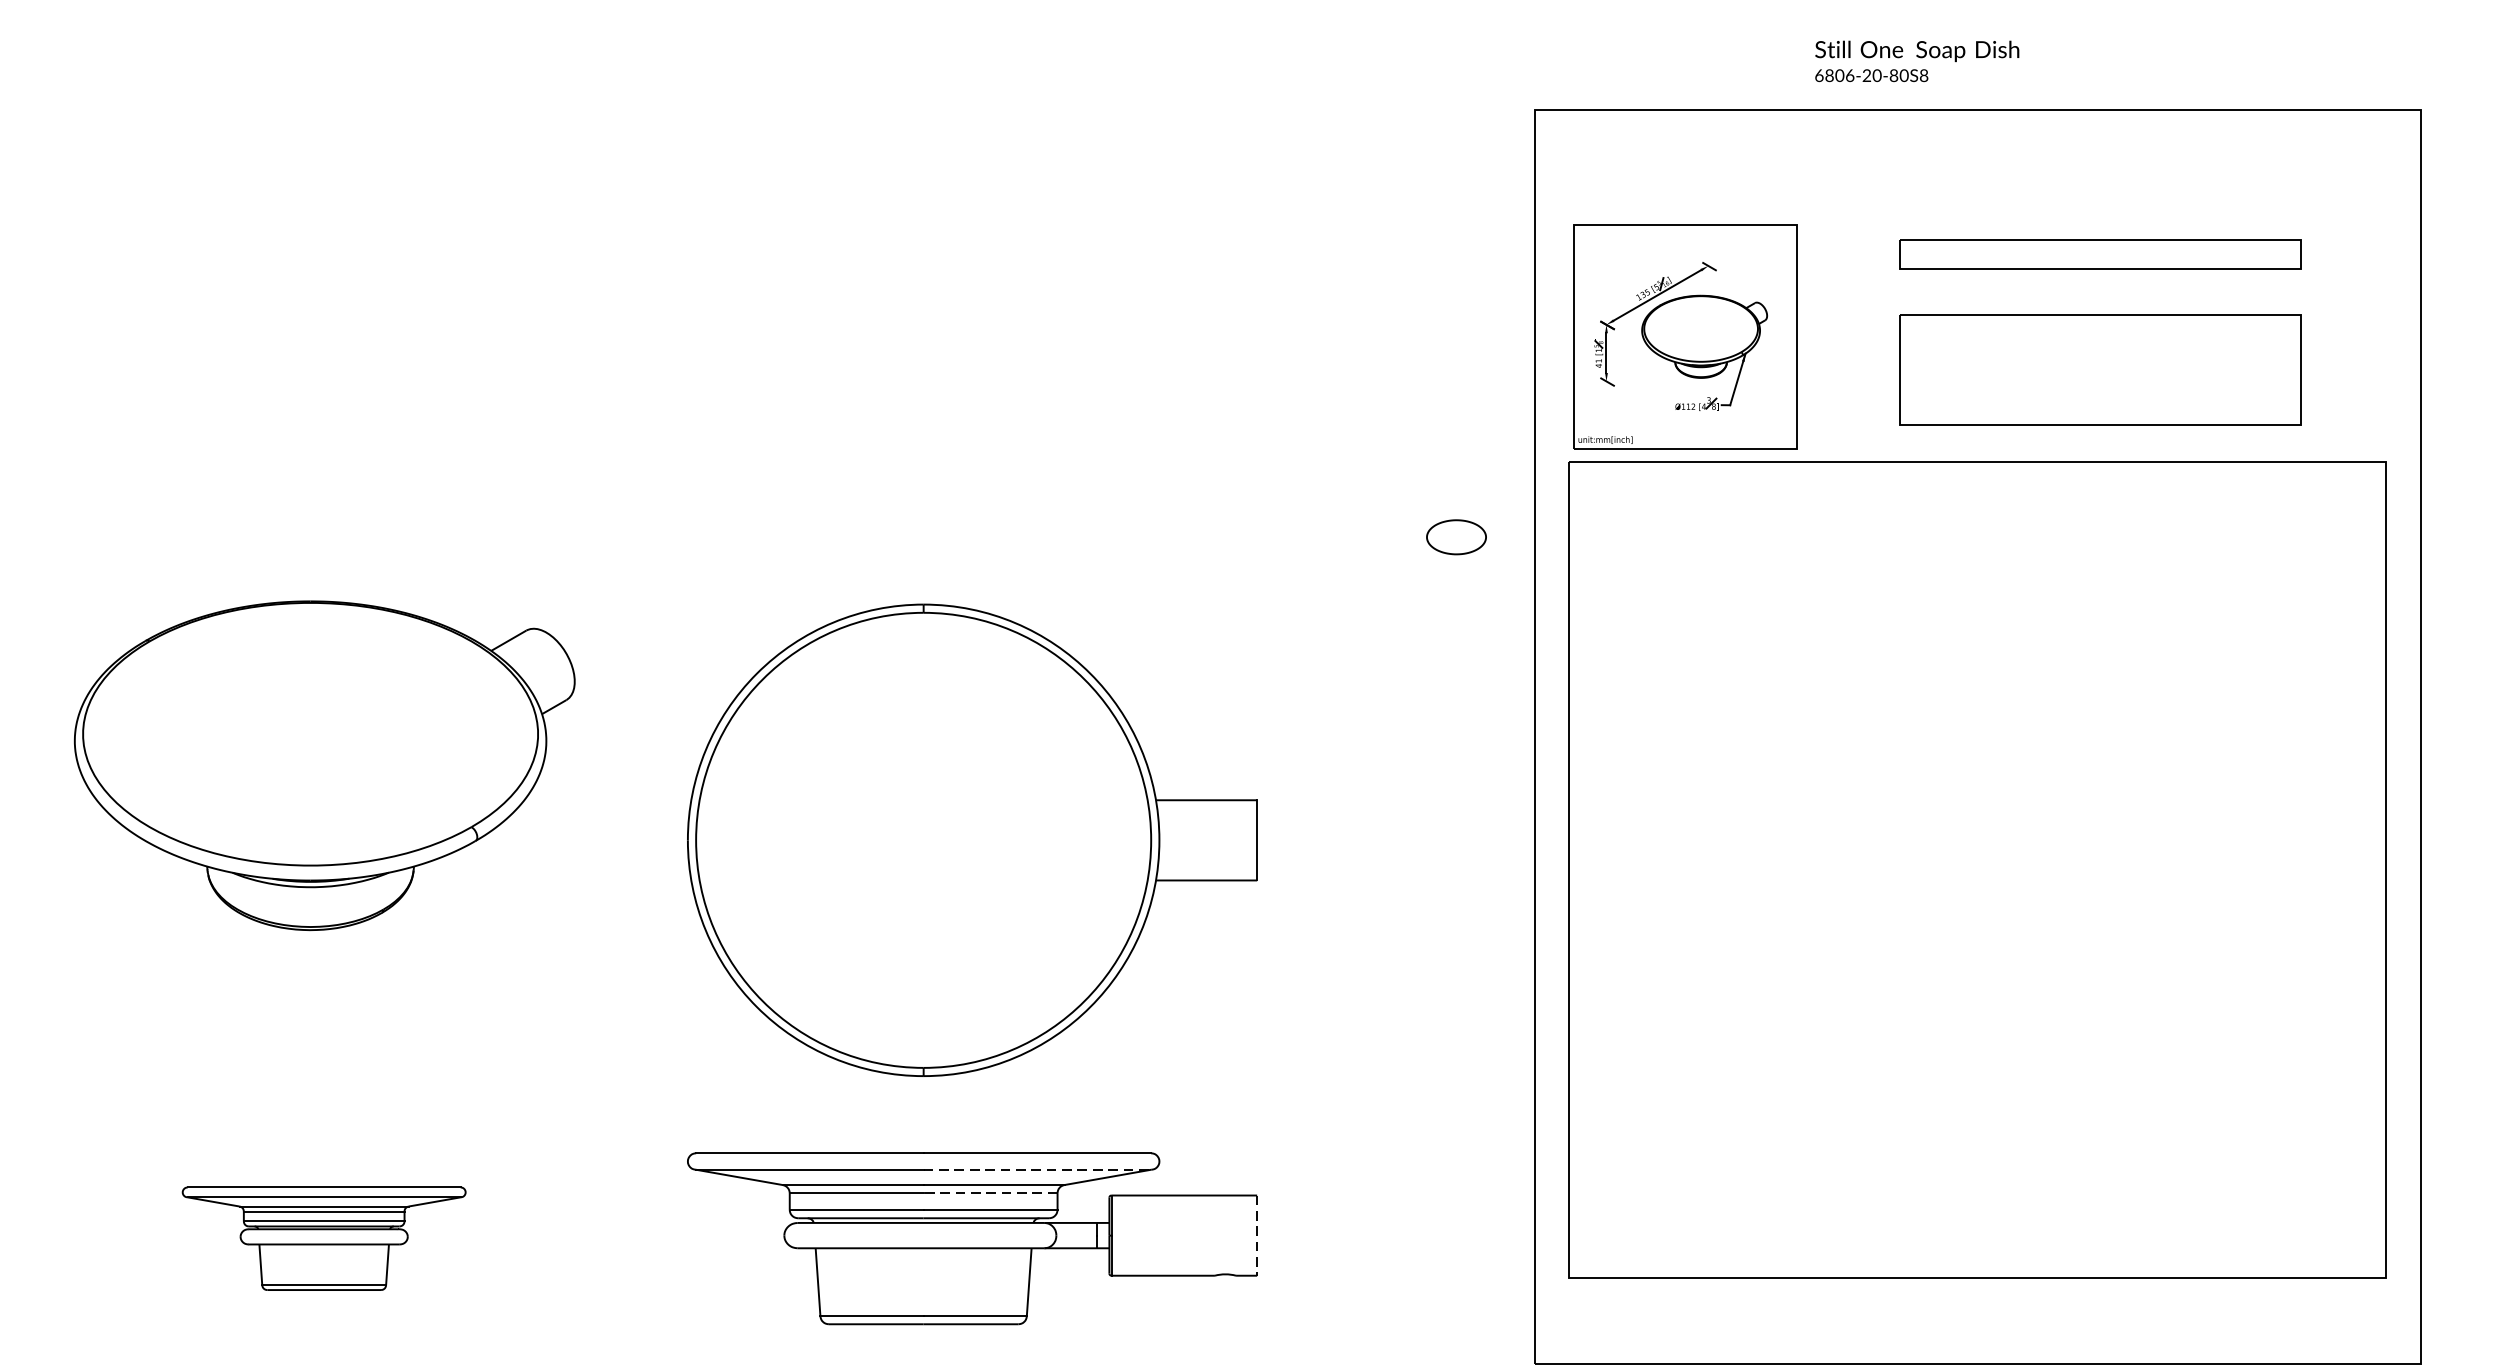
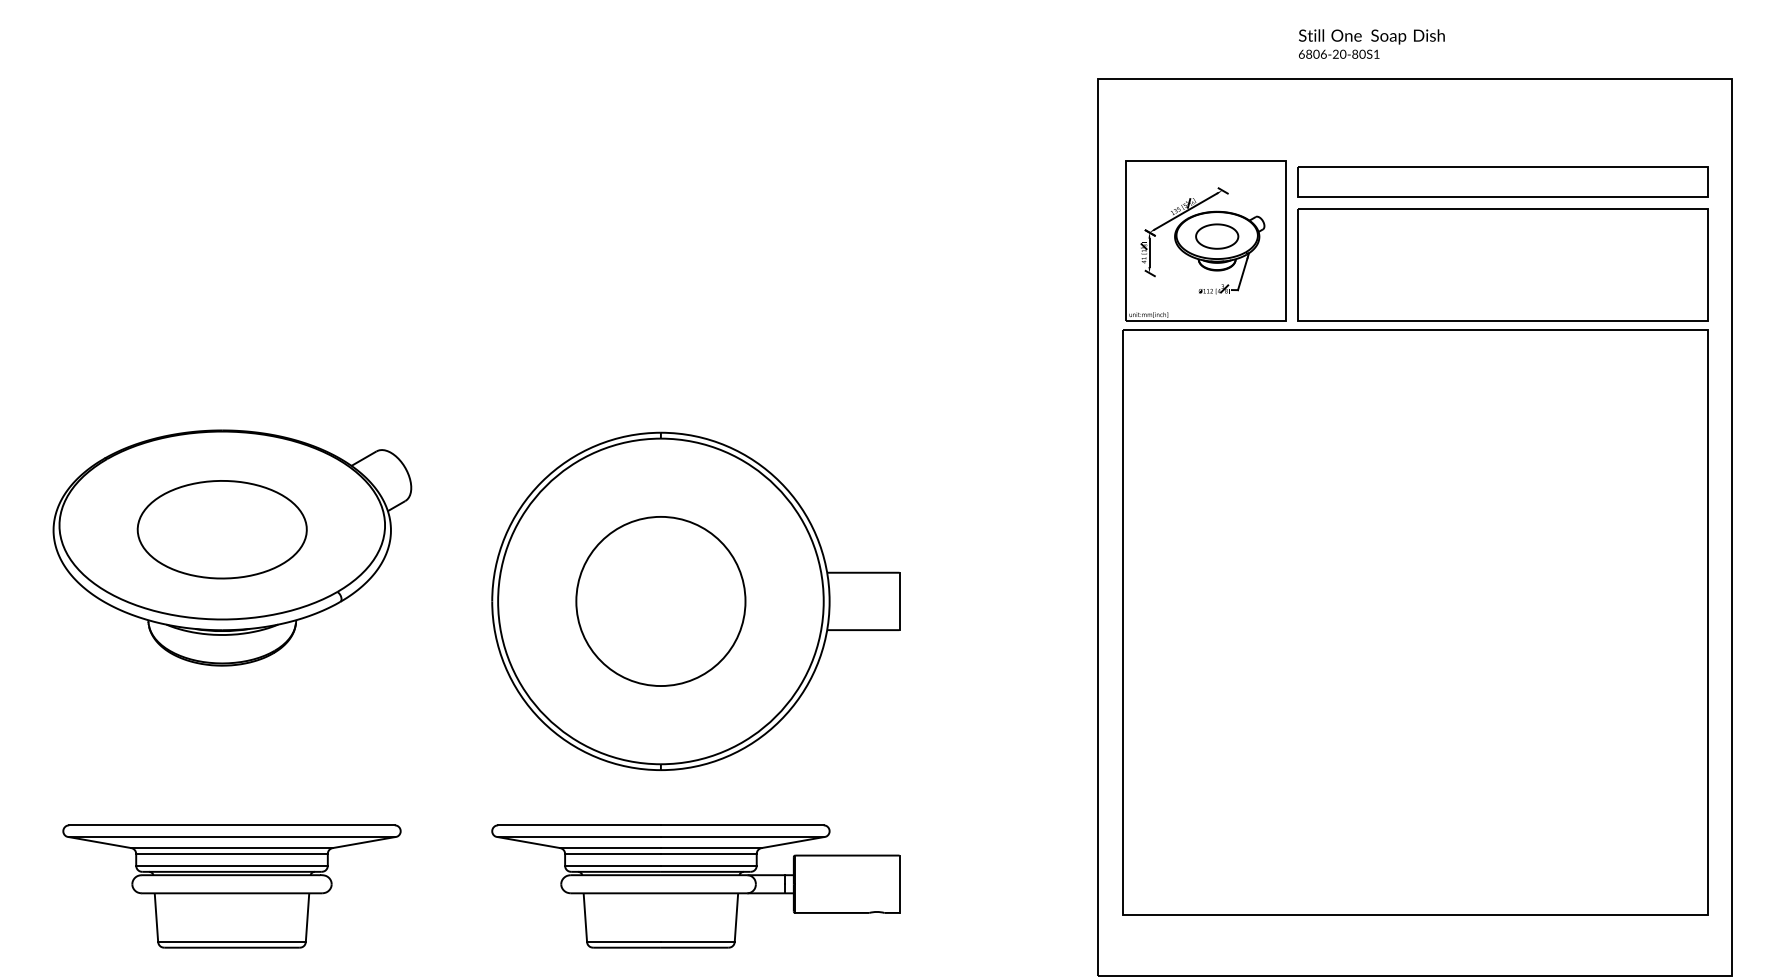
text: (1923, 74) -> (1376, 53), 6806-20-80S8 -> 6806-20-80S1
part: (2099, 253) -> (1502, 181), size x1.43
part: (2099, 369) -> (1502, 264), size x1.43
part: (1456, 537) -> (1217, 236), moved
part: (309, 739) -> (221, 529), added
circle: (923, 840) -> (660, 601), added
line: (1037, 1170) -> (742, 837), dashed -> solid
line: (990, 1194) -> (708, 854), dashed -> solid
line: (1257, 1235) -> (899, 884), dashed -> solid
part: (323, 1238) -> (231, 886), size x1.67

